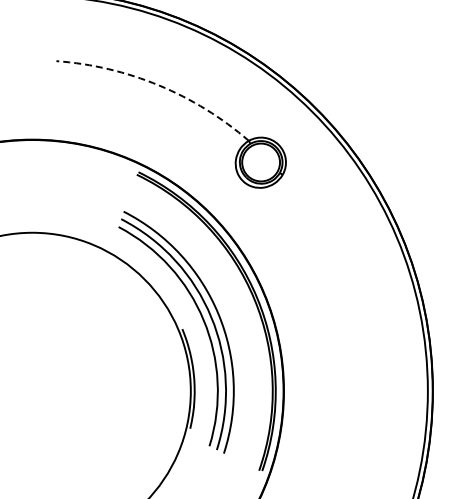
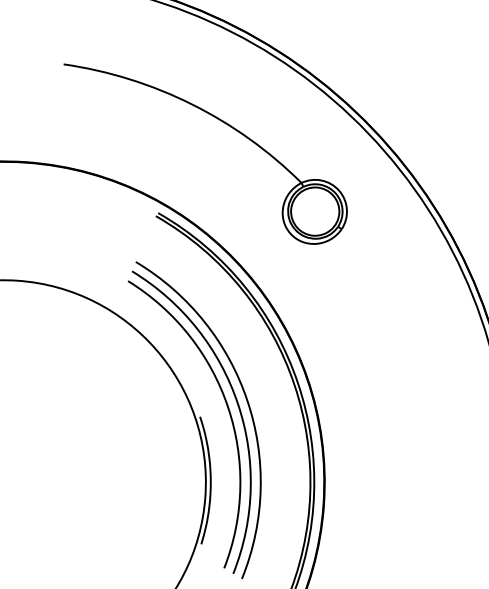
arc: (159, 85) -> (192, 104), dashed -> solid

